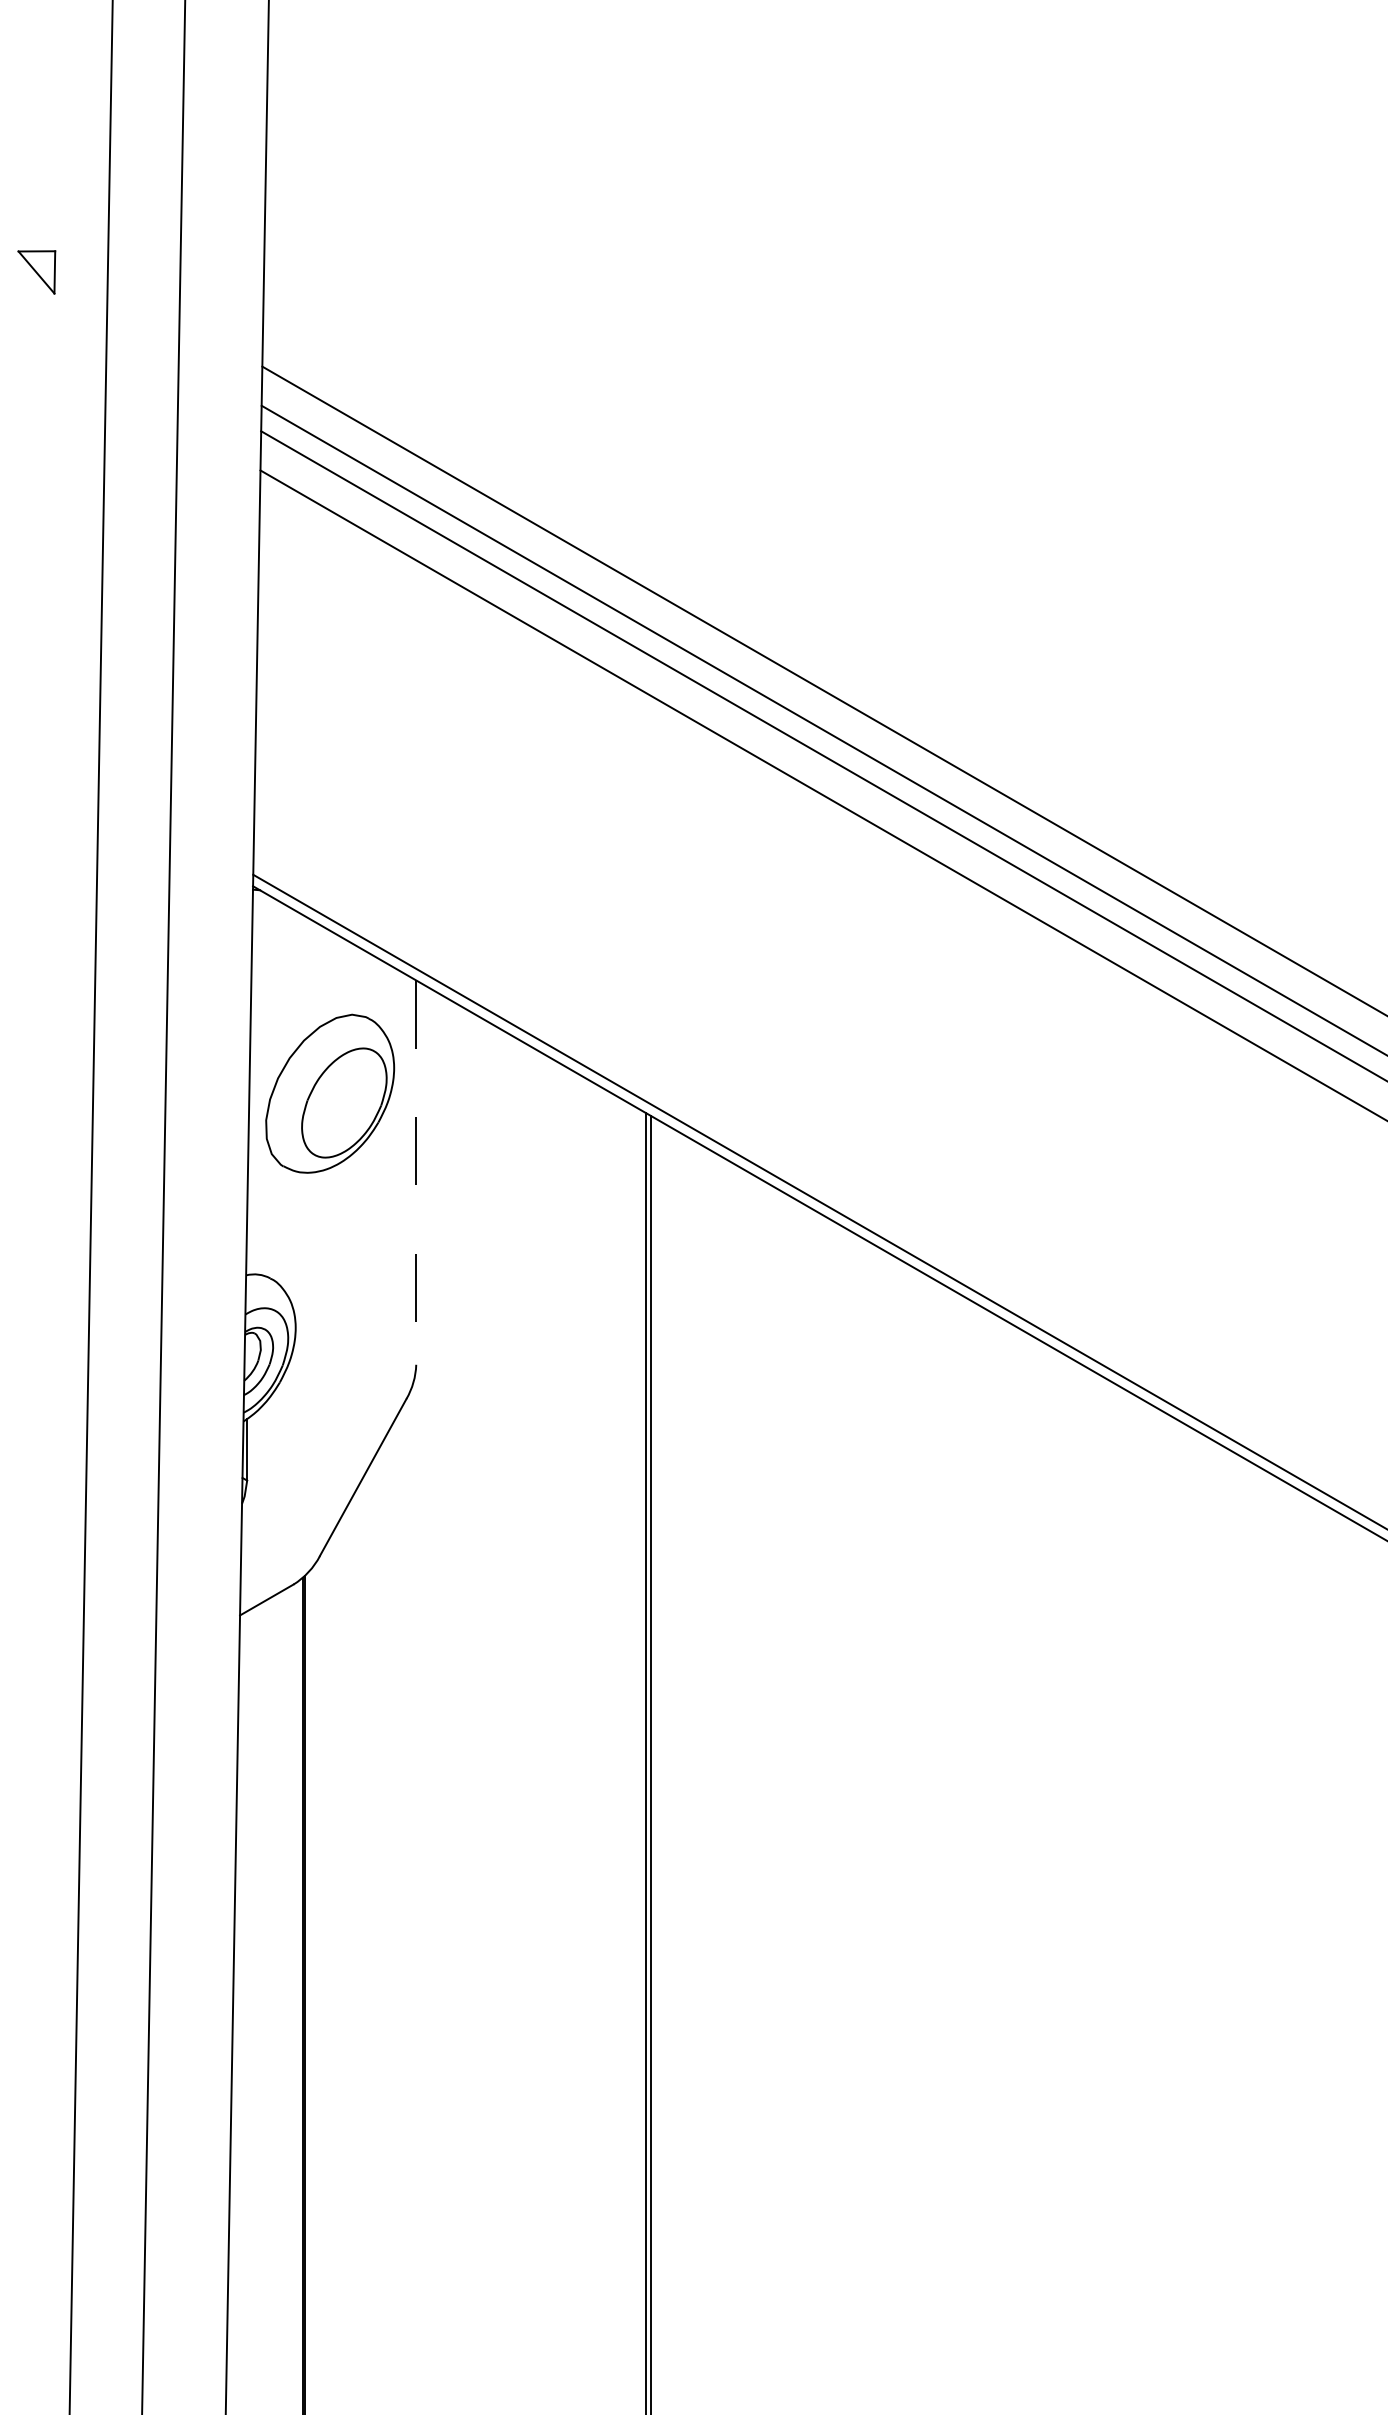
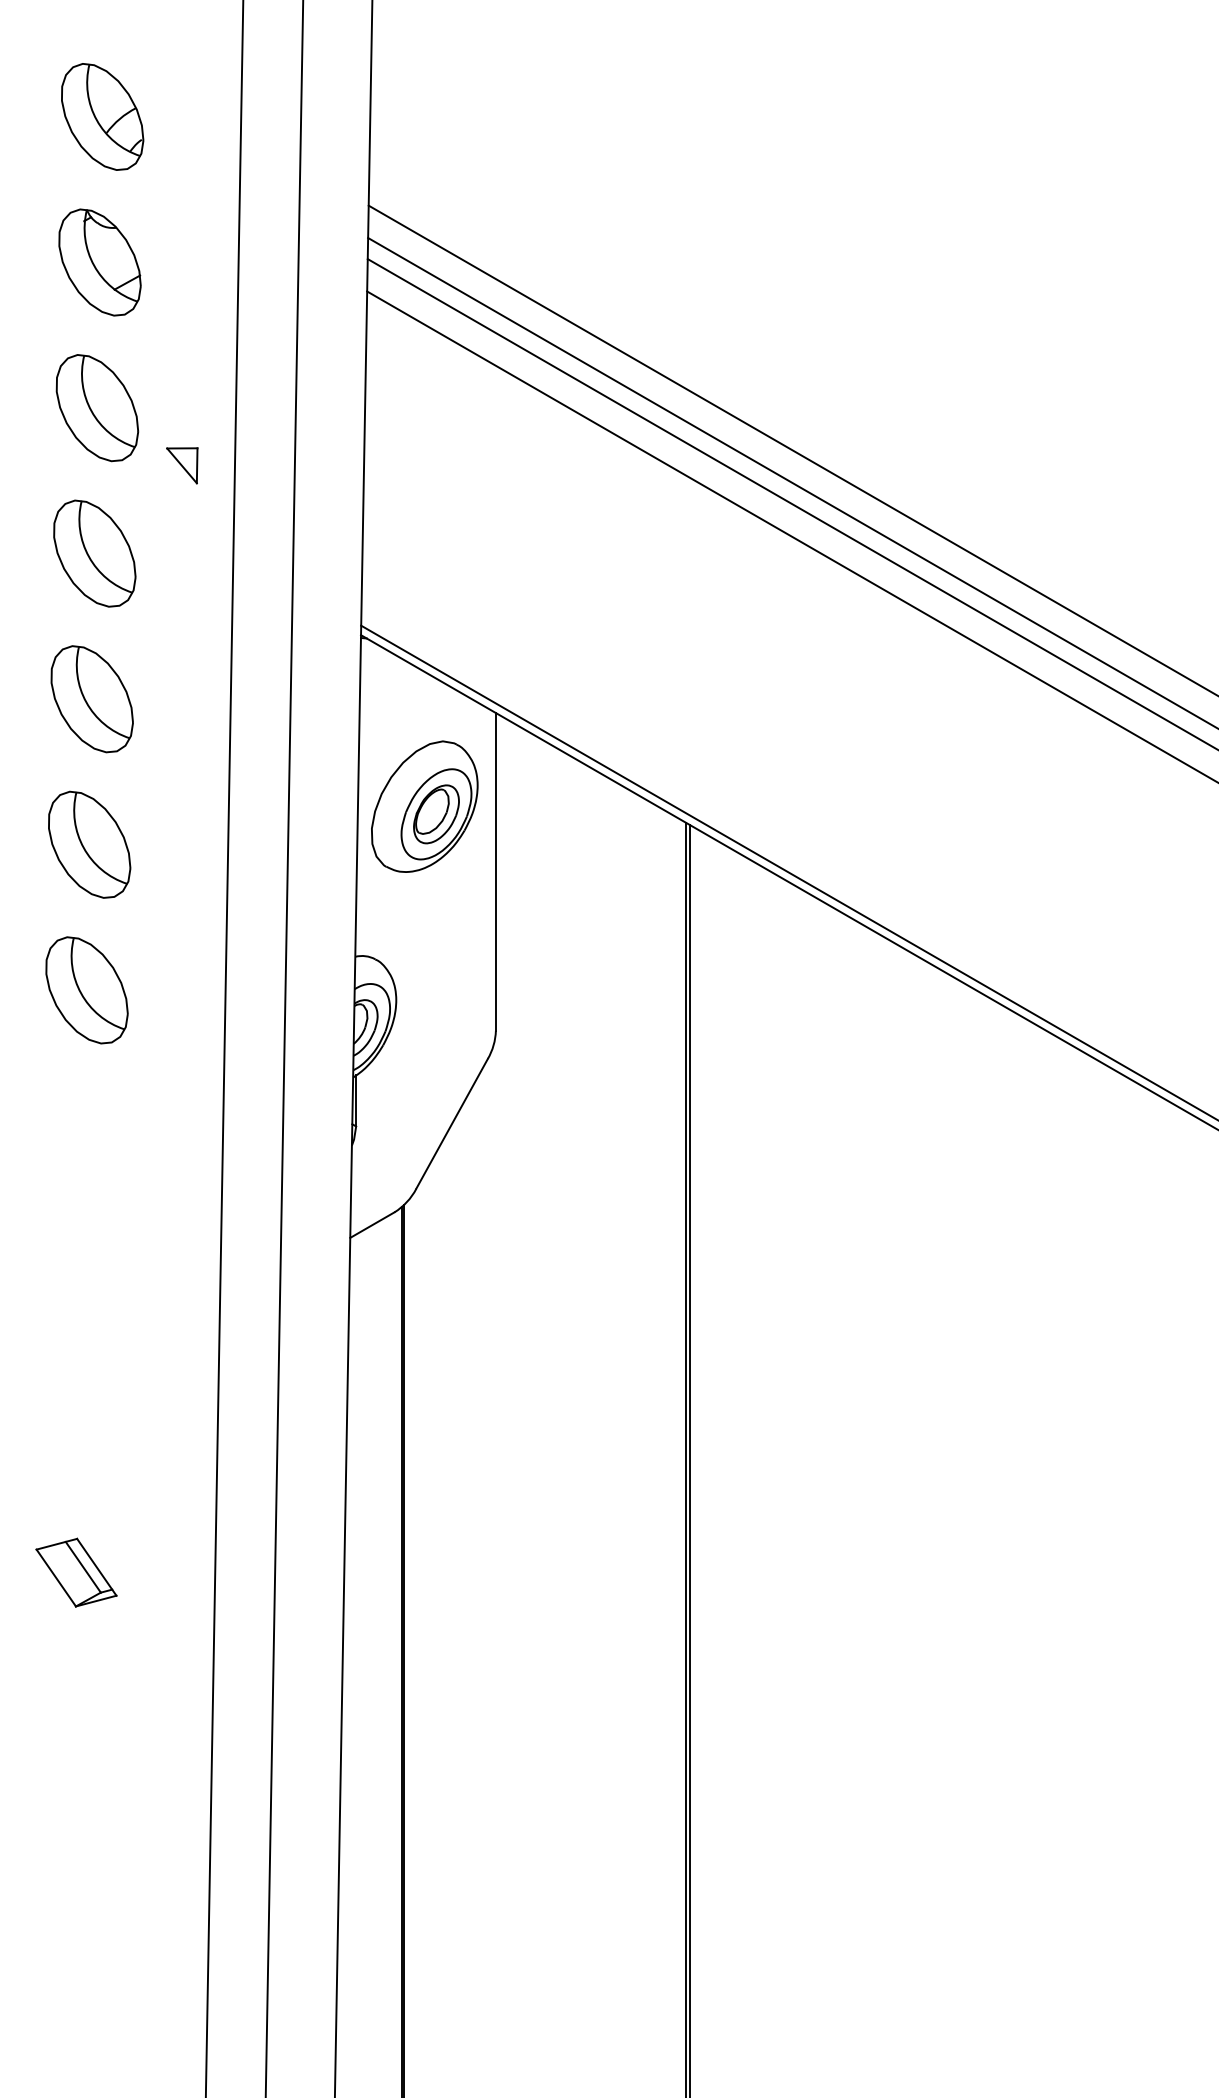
part: (37, 272) -> (182, 465), moved
part: (344, 1103) -> (436, 814), added
line: (415, 1172) -> (495, 871), dashed -> solid

